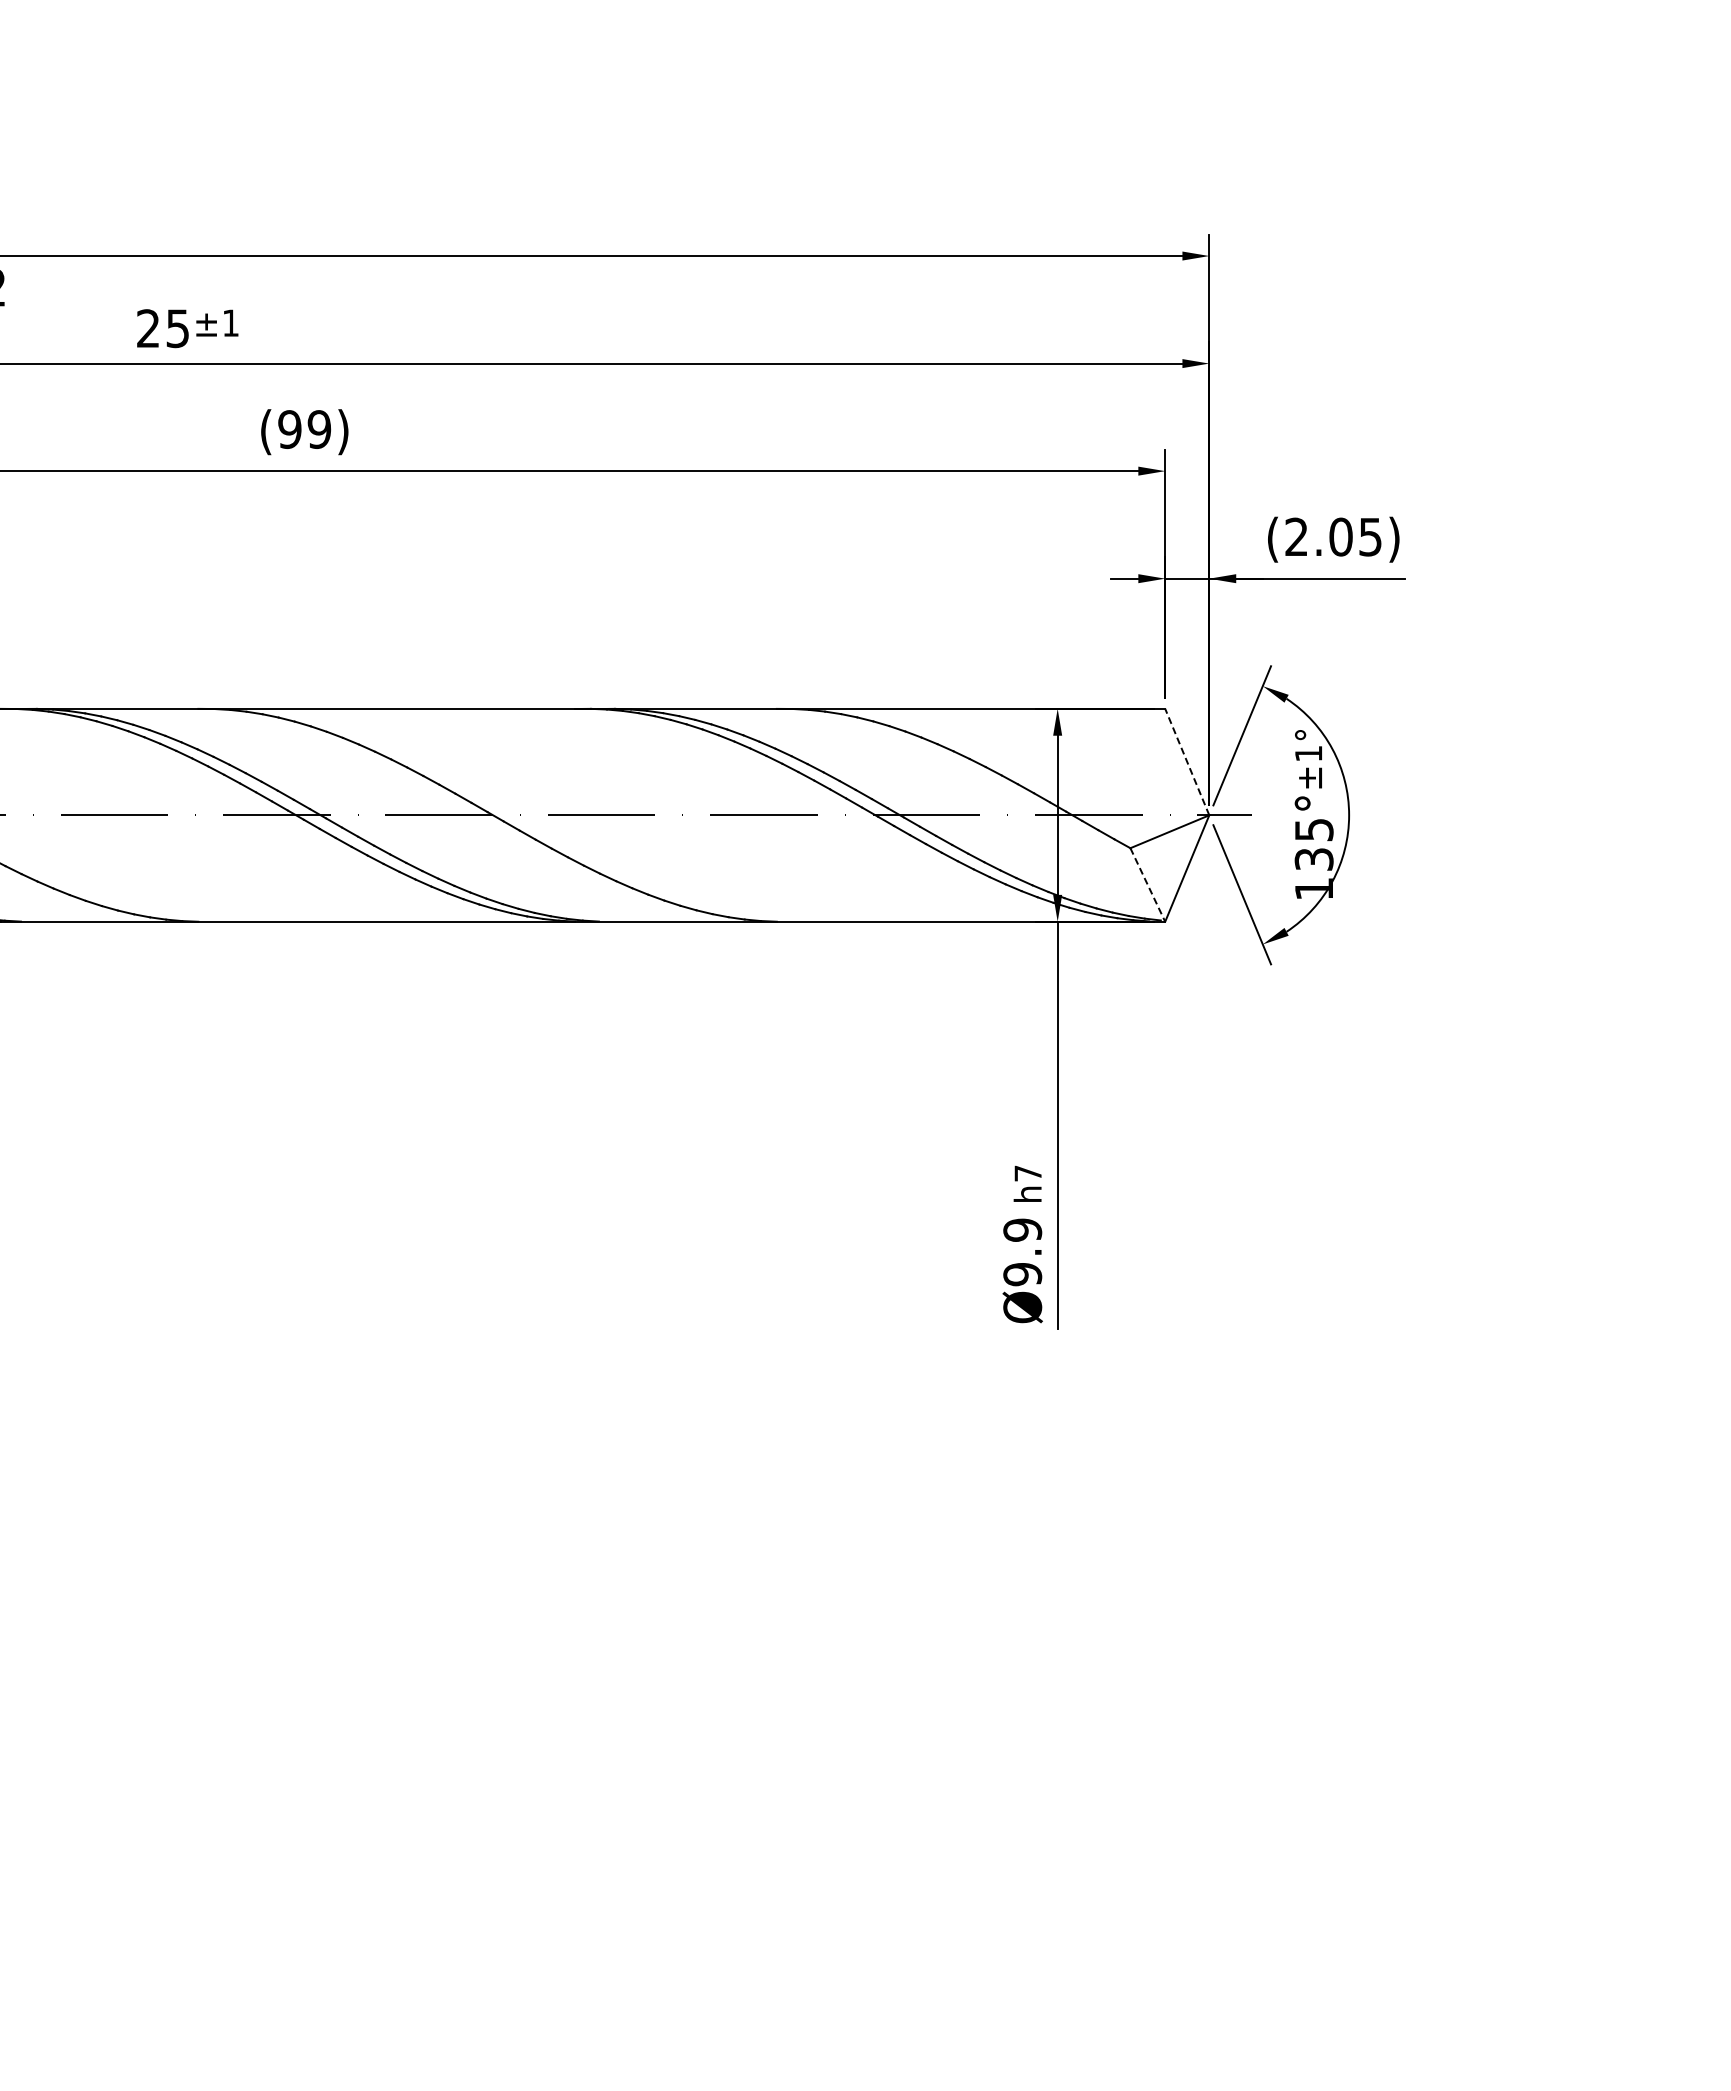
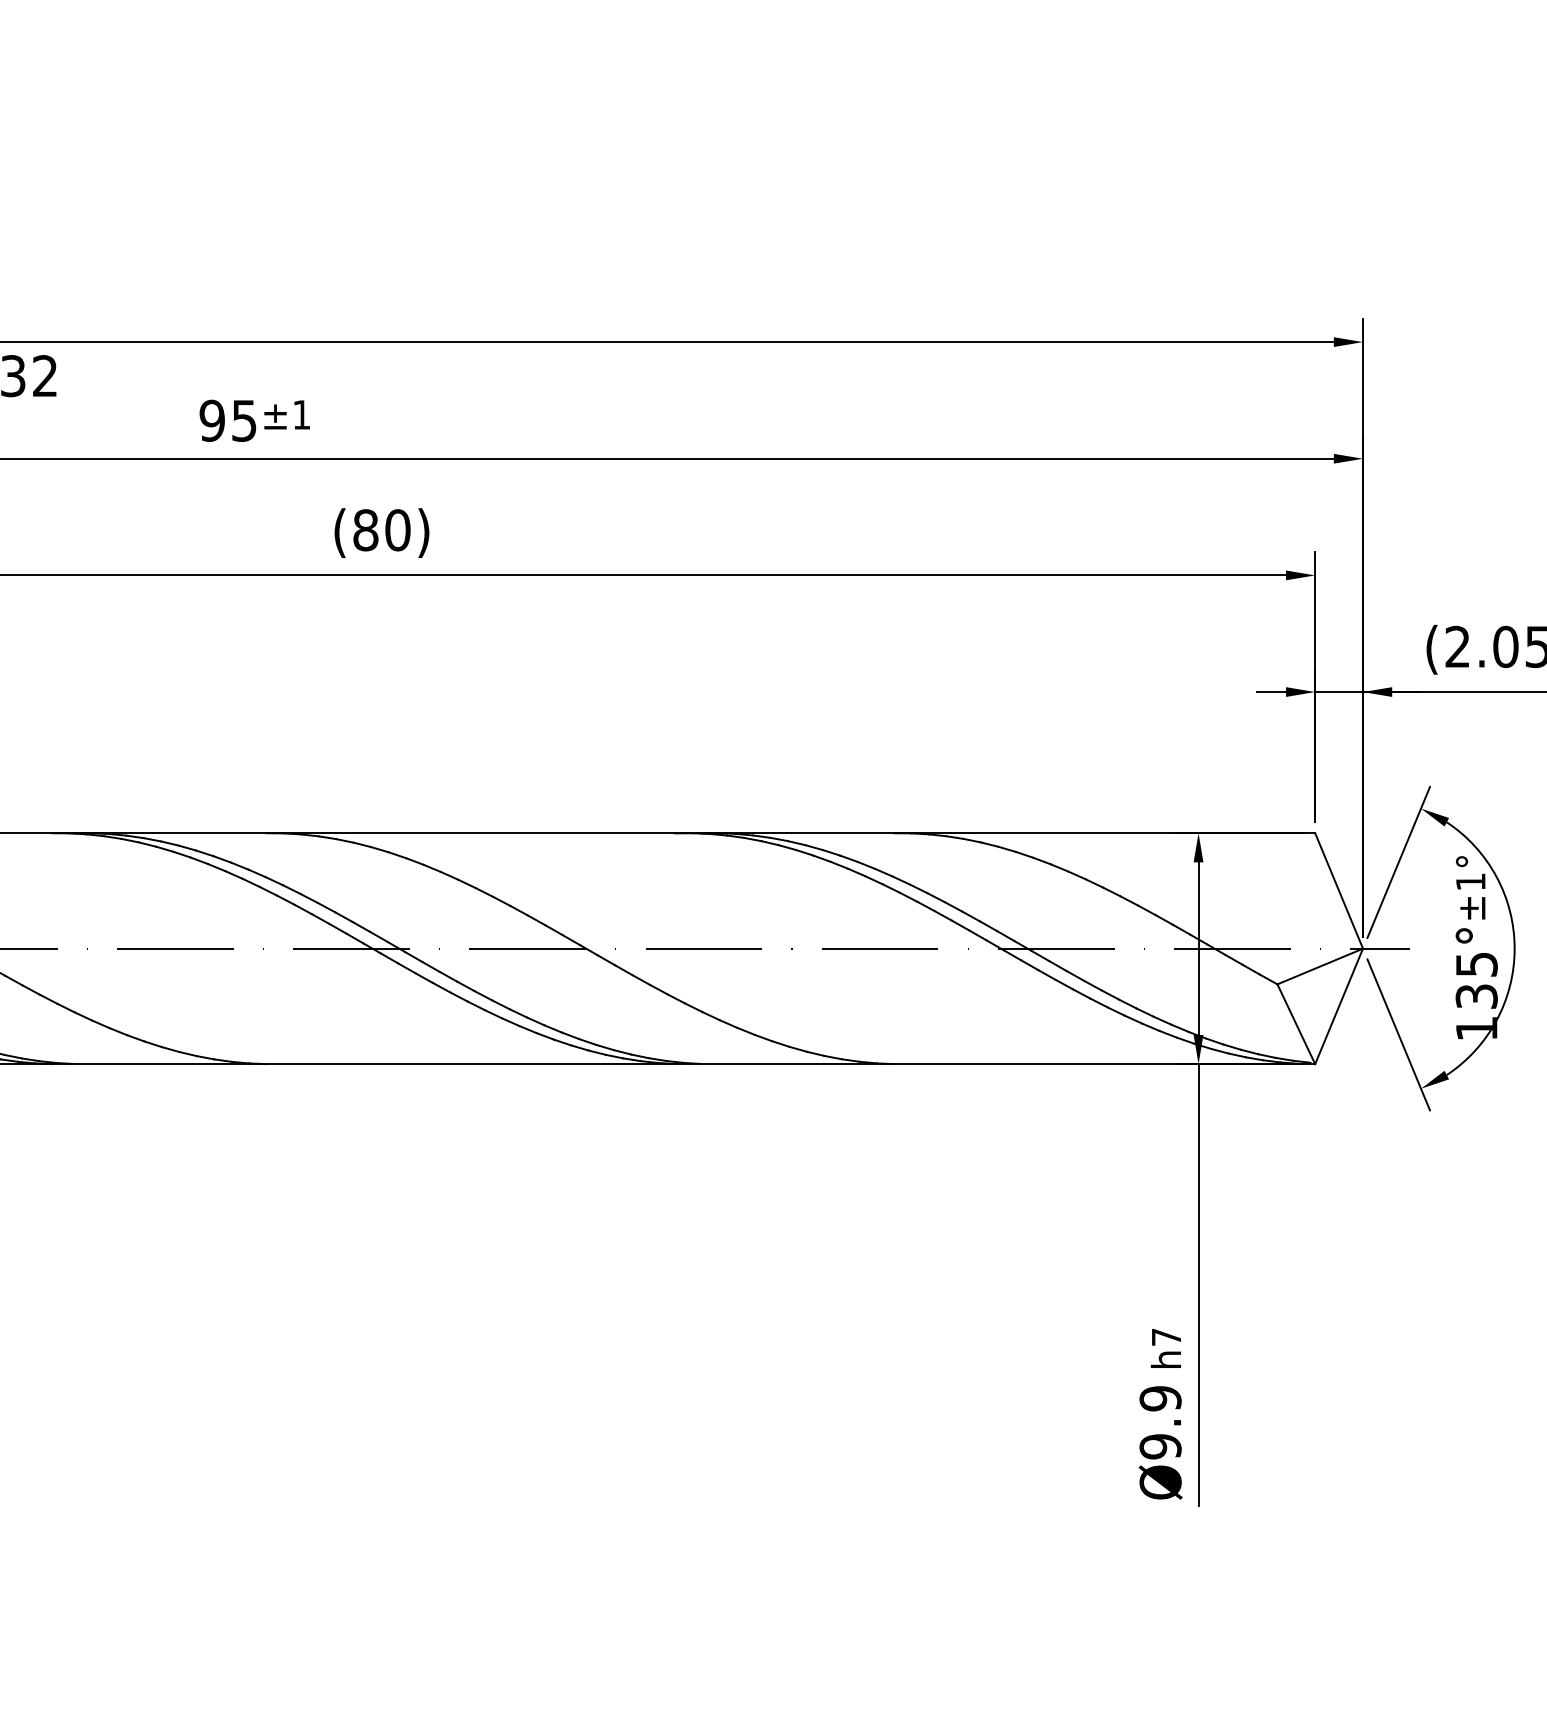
text: (147, 328) -> (211, 420), 25 -> 95
text: (304, 429) -> (381, 530), (99) -> (80)
line: (1187, 762) -> (1339, 891), dashed -> solid
line: (1147, 885) -> (1295, 1024), dashed -> solid

